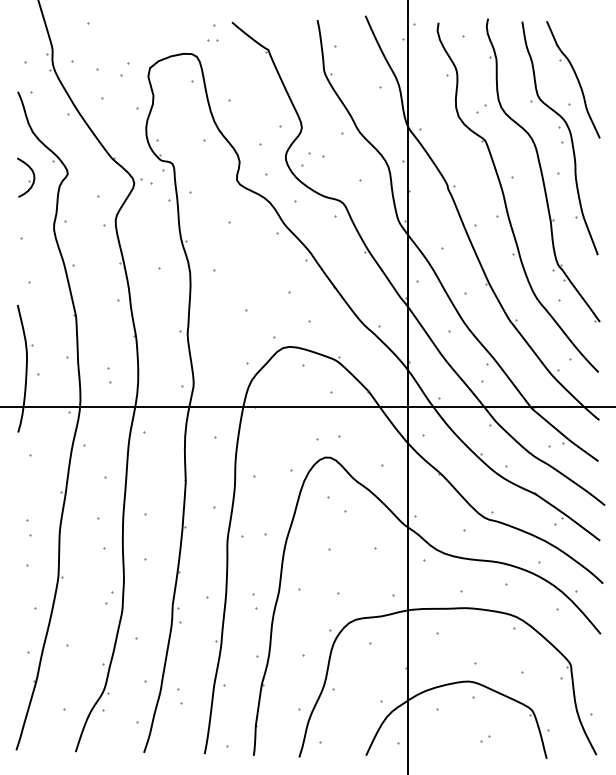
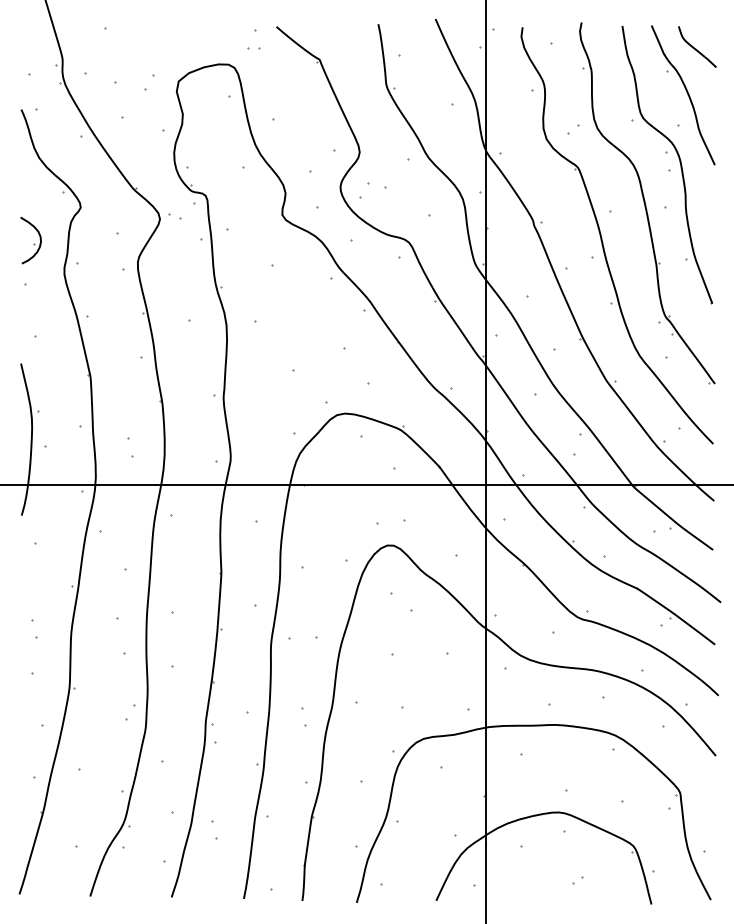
curve: (583, 39) -> (695, 47), added
part: (26, 177) -> (31, 240), moved

